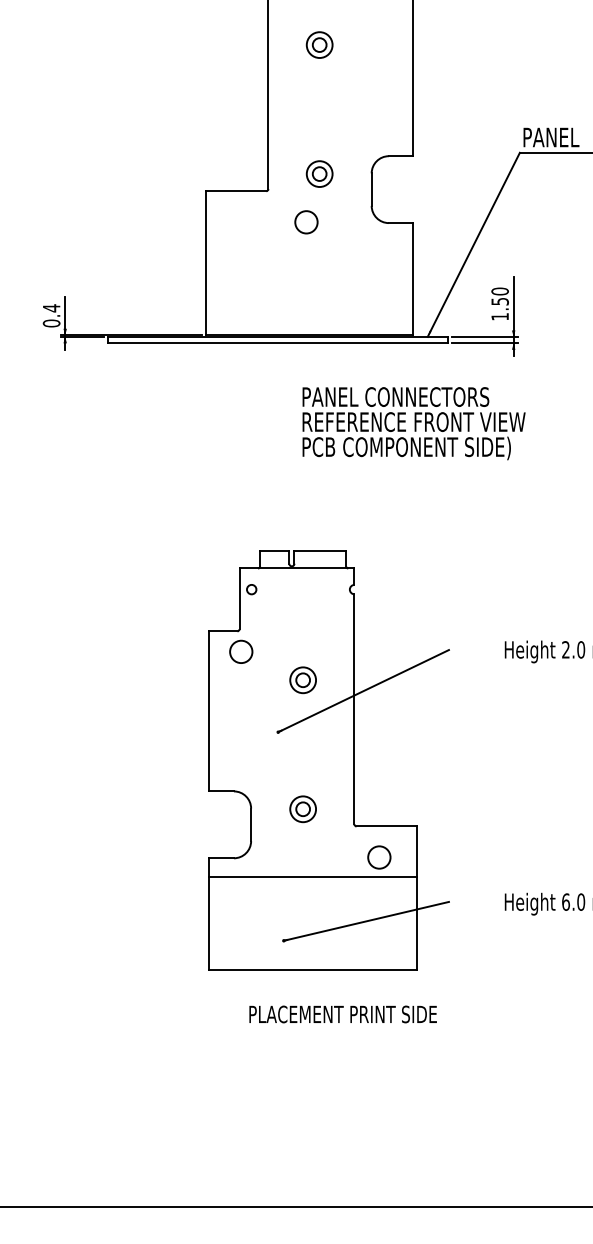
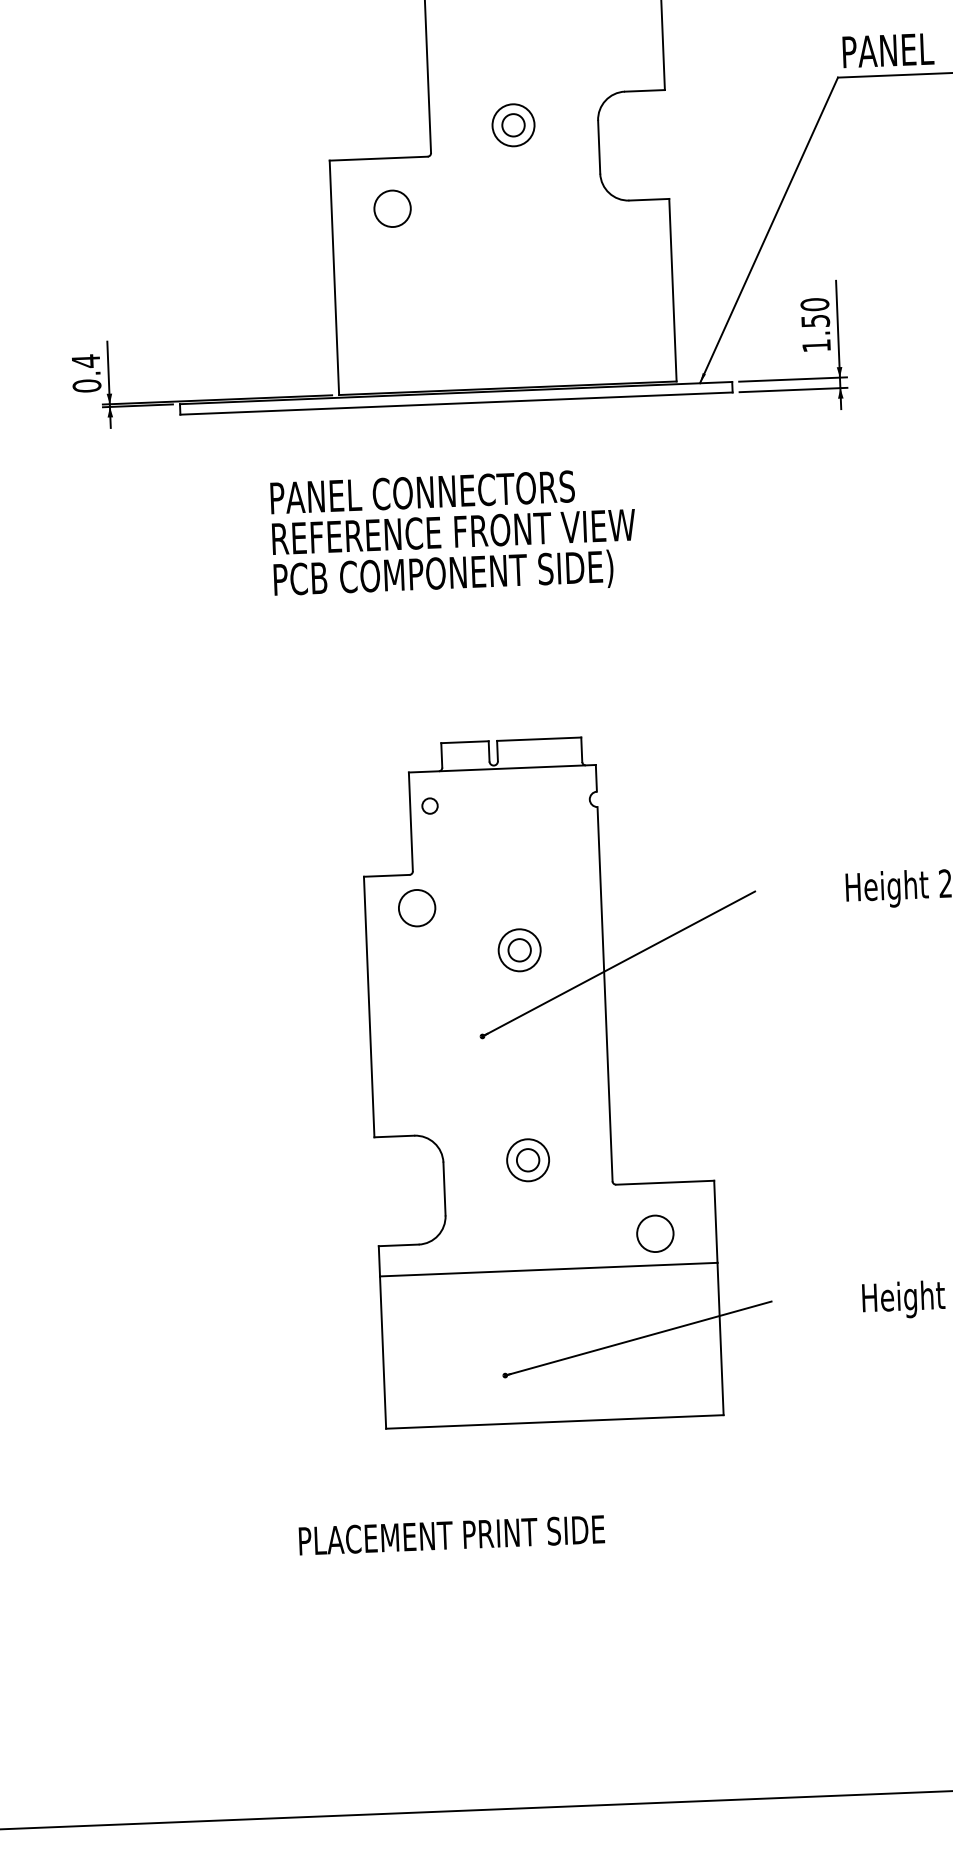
circle: (306, 222) -> (392, 209), moved
text: (413, 423) -> (453, 534), moved
text: (342, 1014) -> (450, 1535), moved

